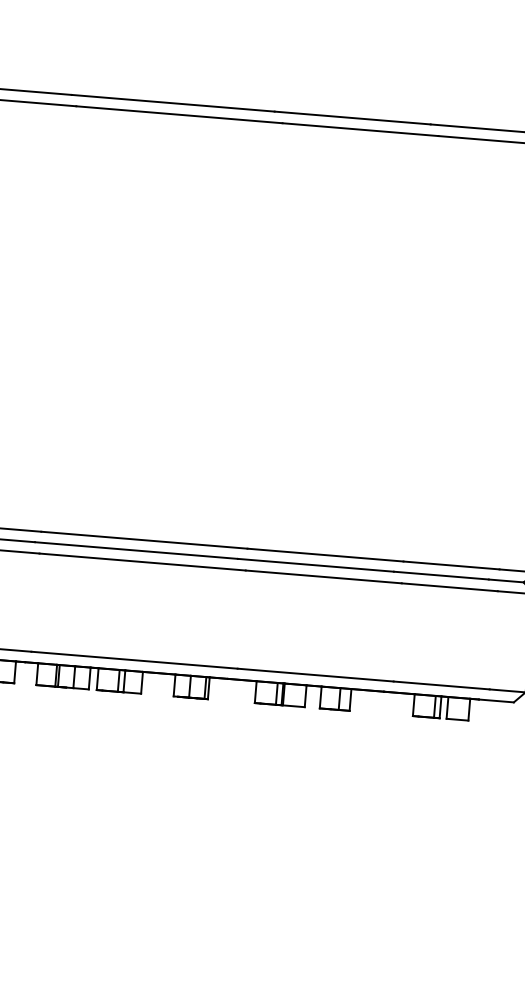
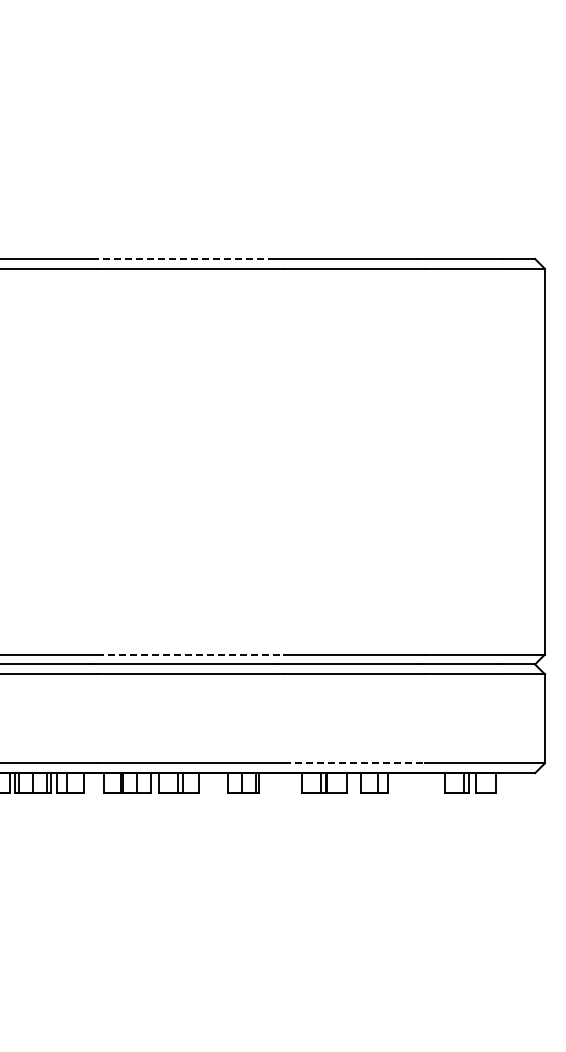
line: (173, 103) -> (184, 259), solid -> dashed
line: (144, 540) -> (190, 654), solid -> dashed
line: (315, 675) -> (354, 763), solid -> dashed

